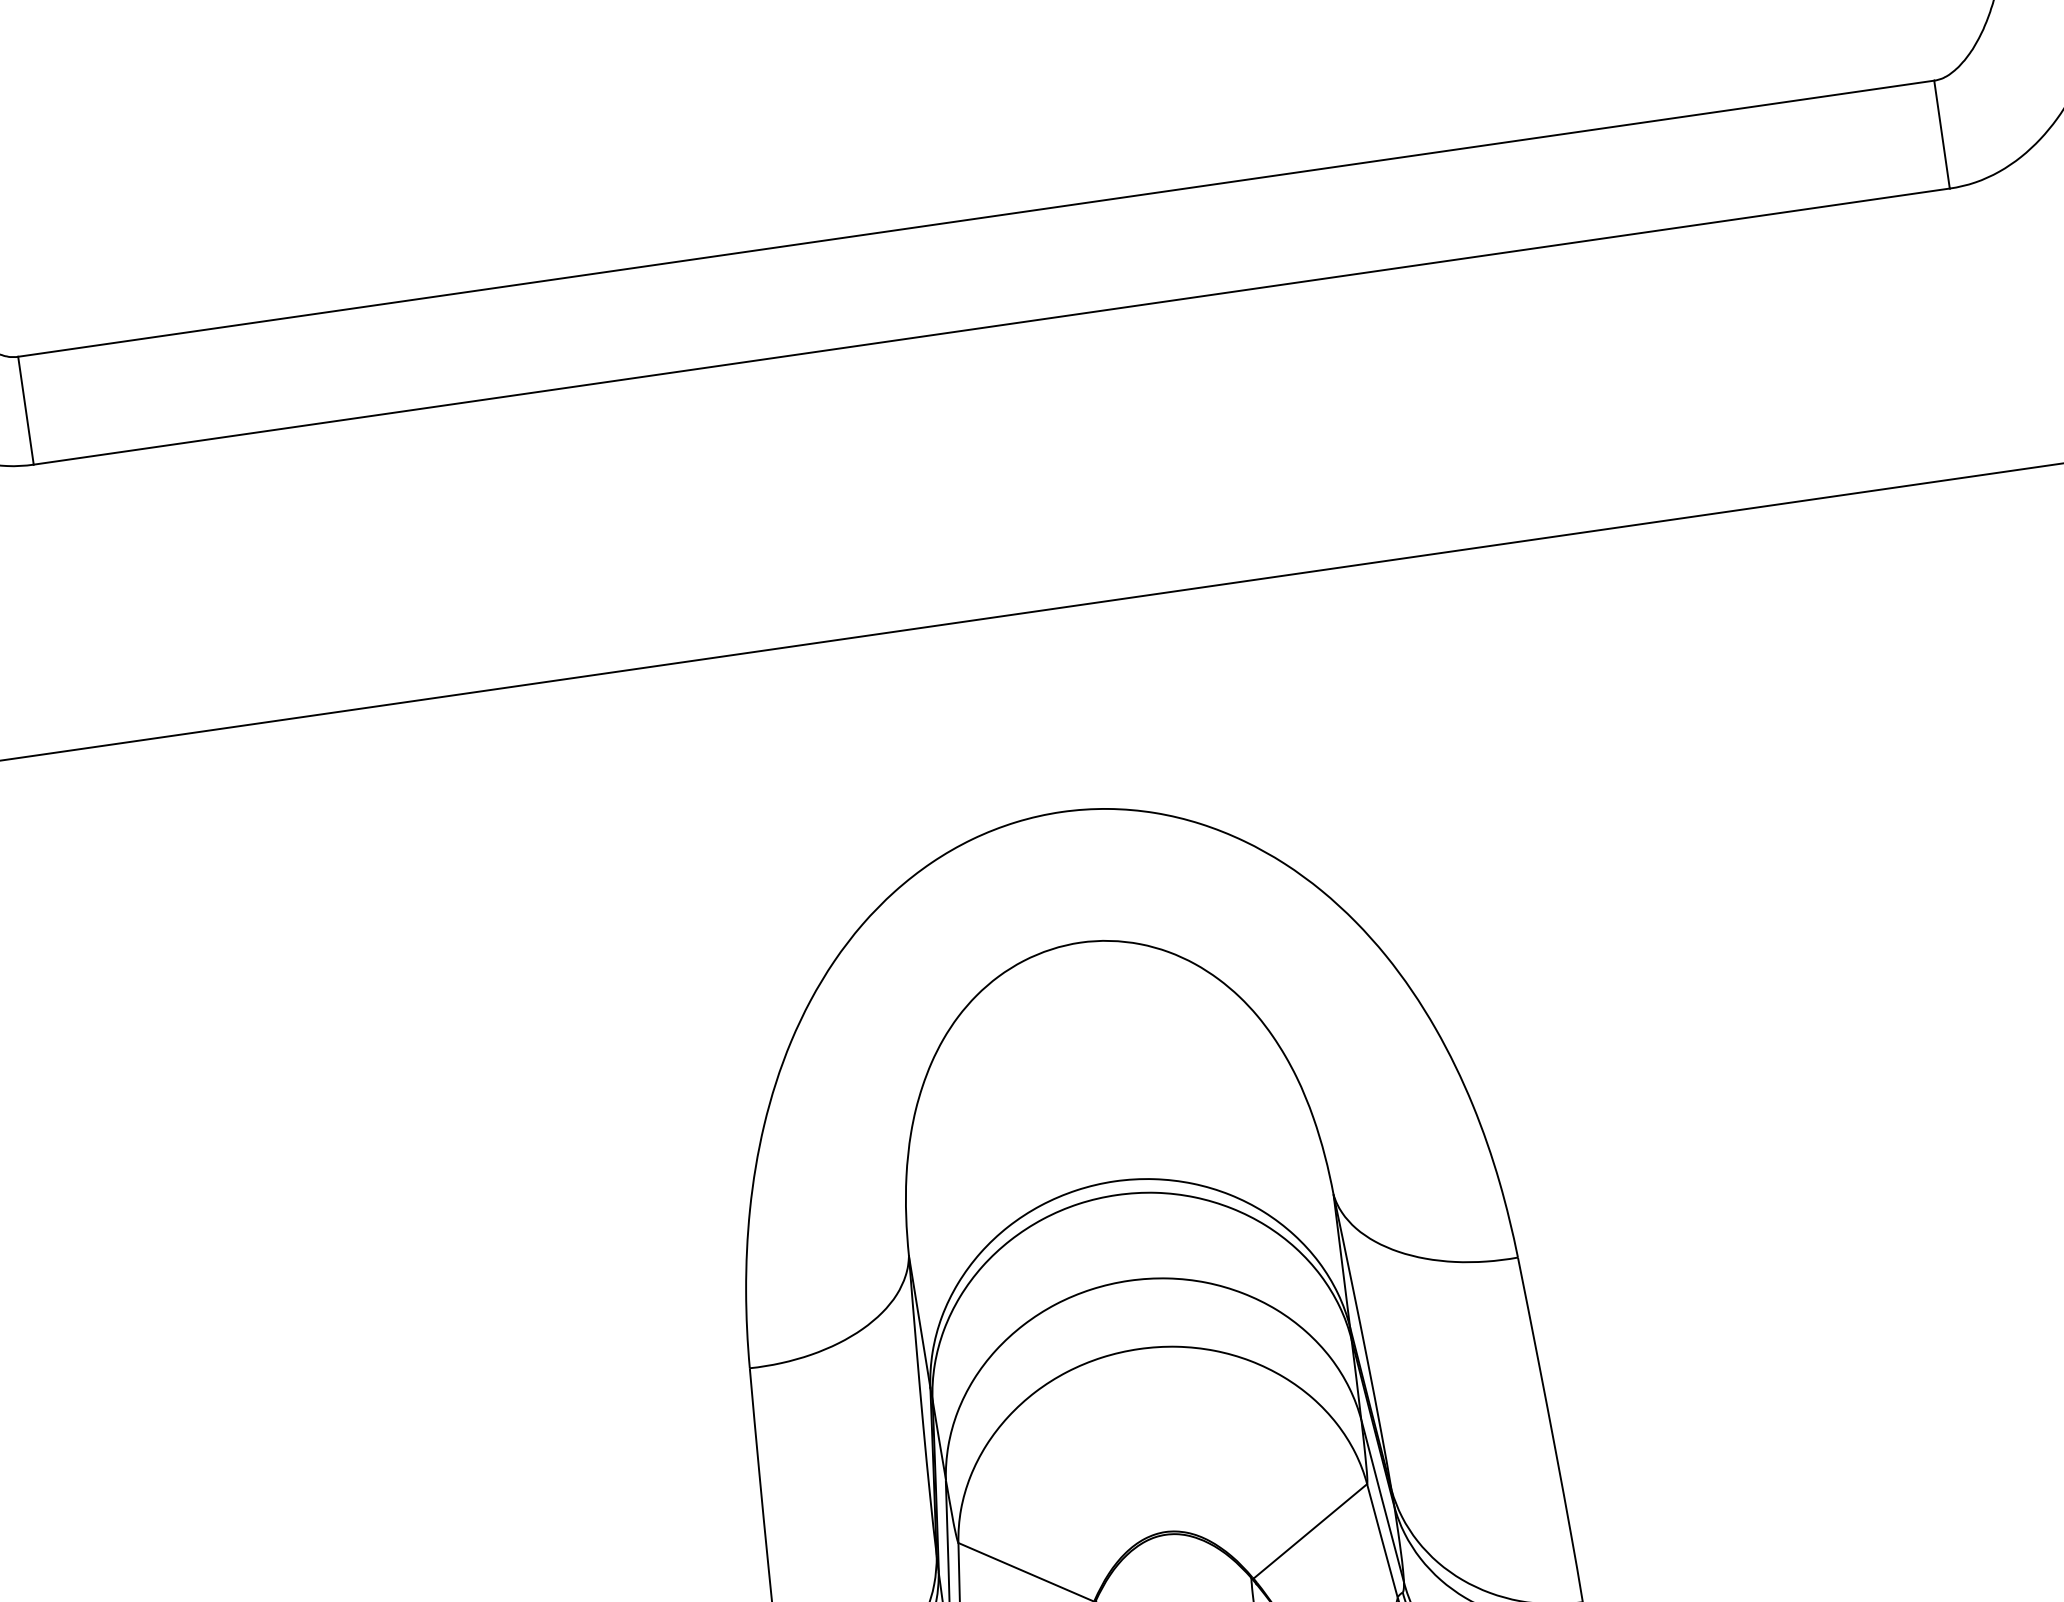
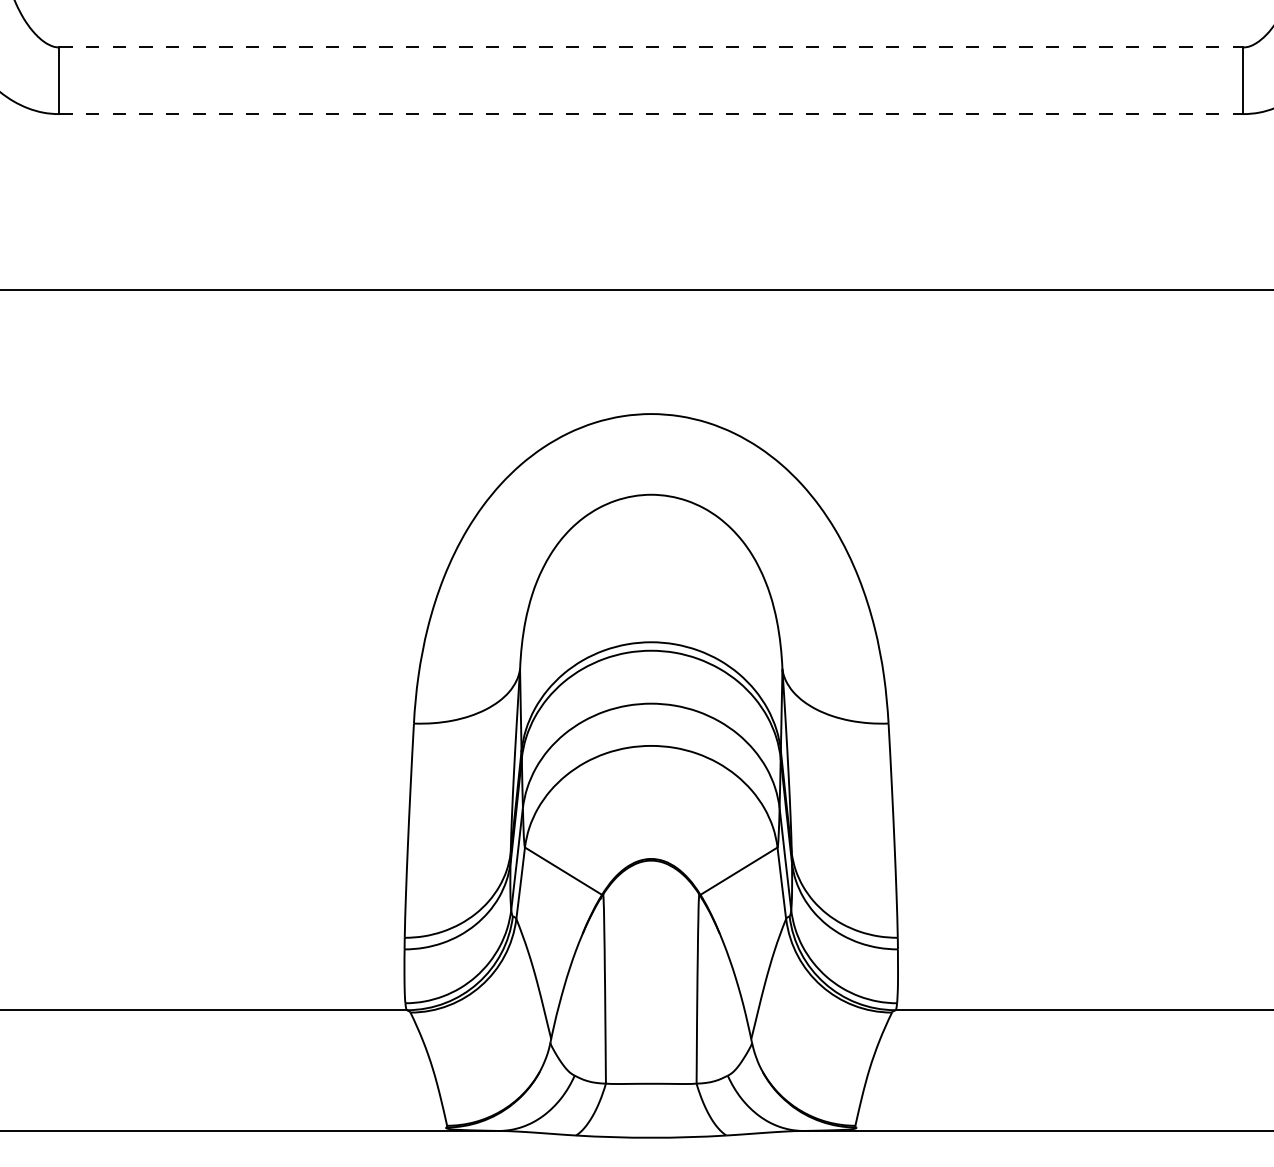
line: (976, 218) -> (651, 47), solid -> dashed
line: (992, 327) -> (651, 114), solid -> dashed

